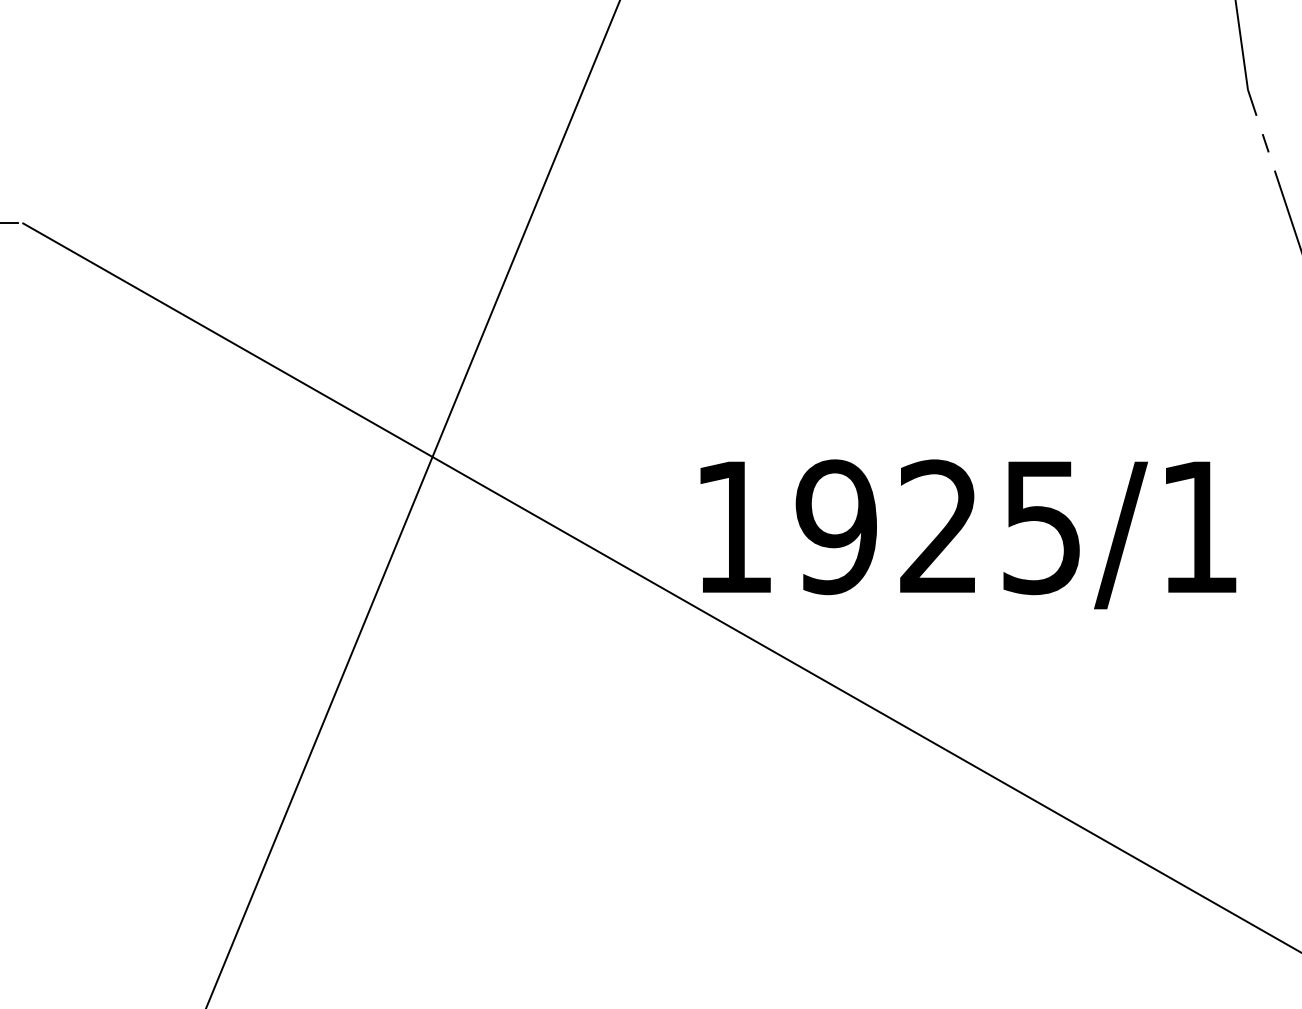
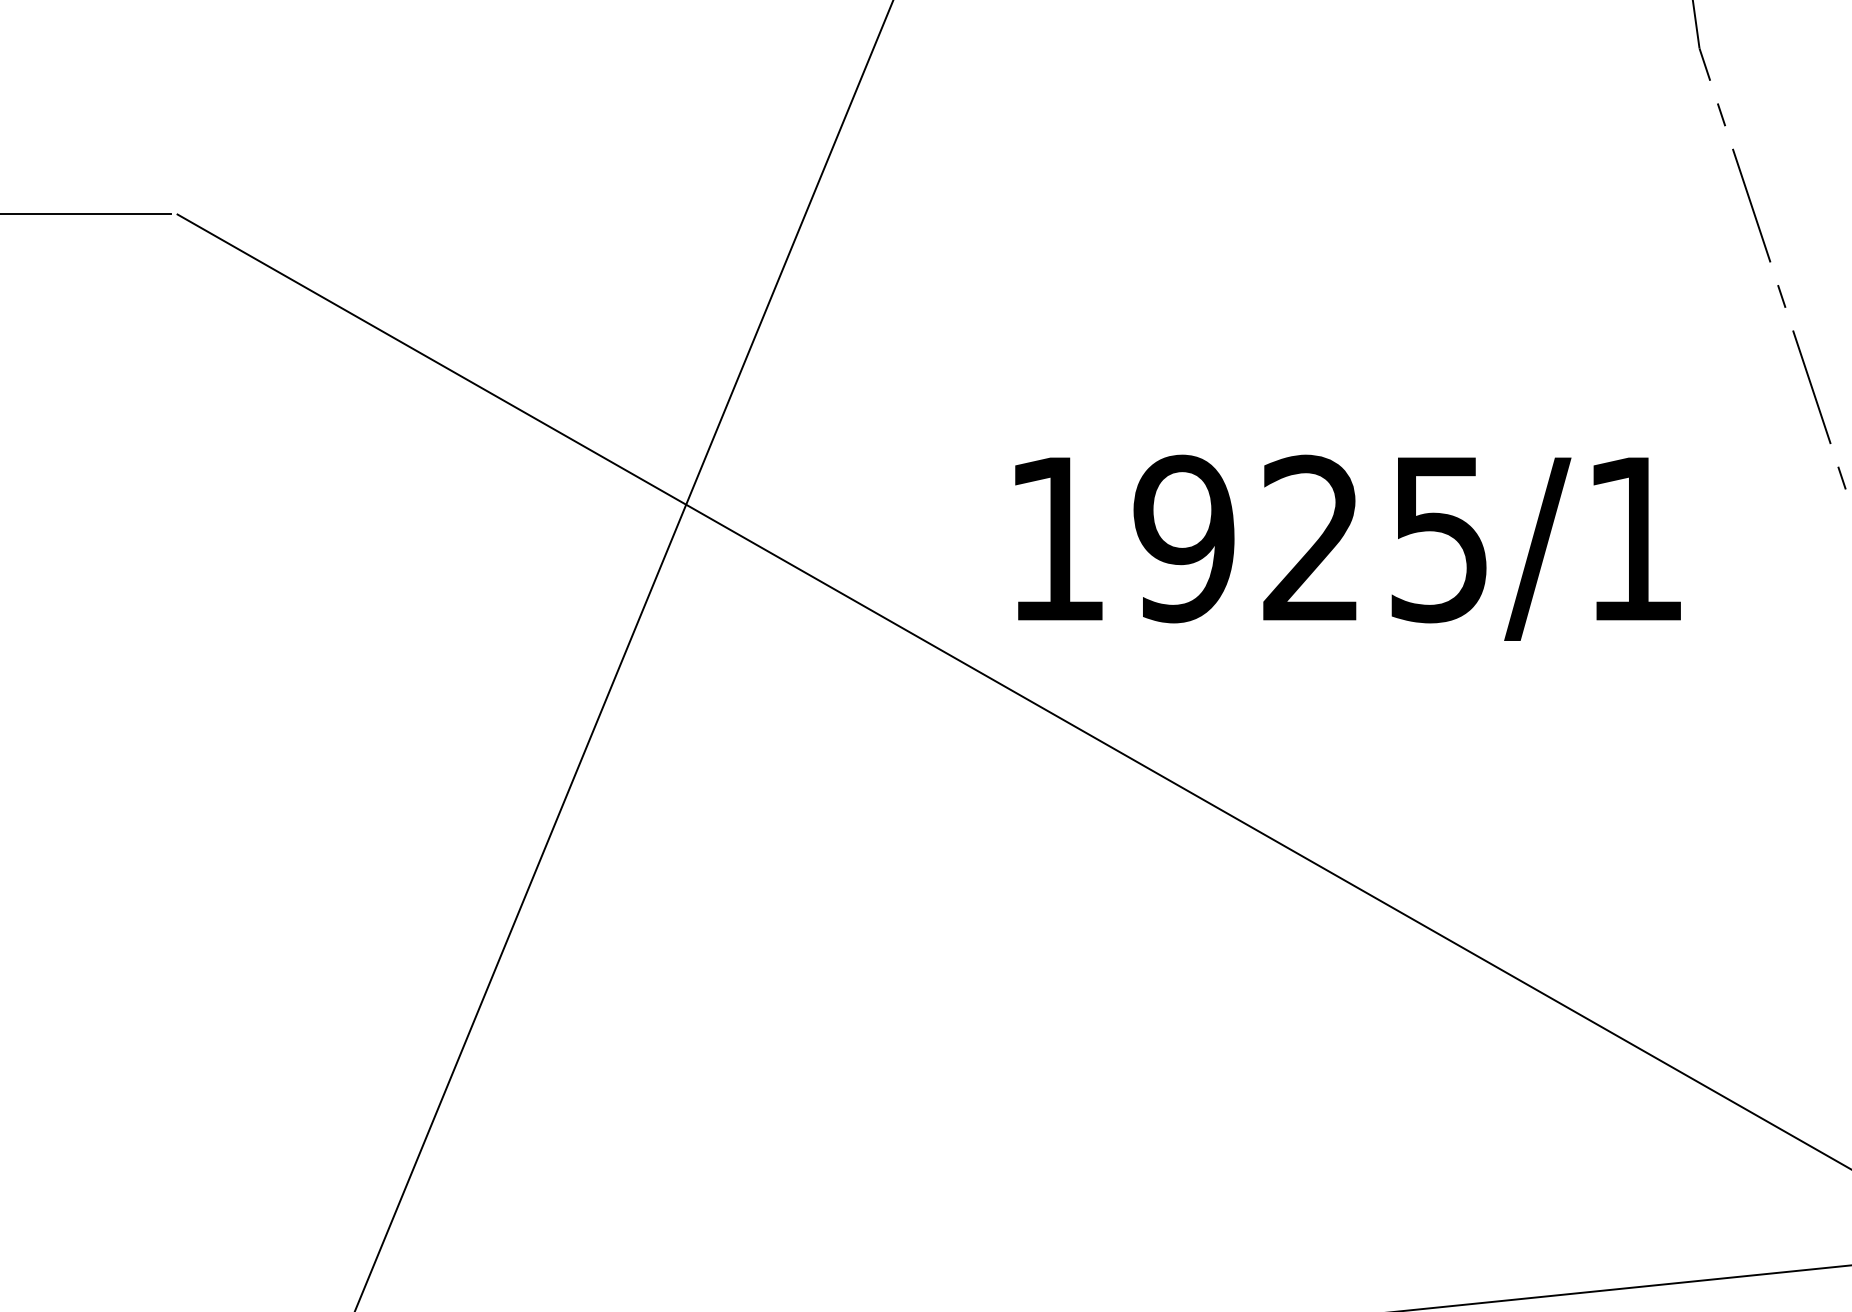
text: (967, 534) -> (1347, 547), moved

